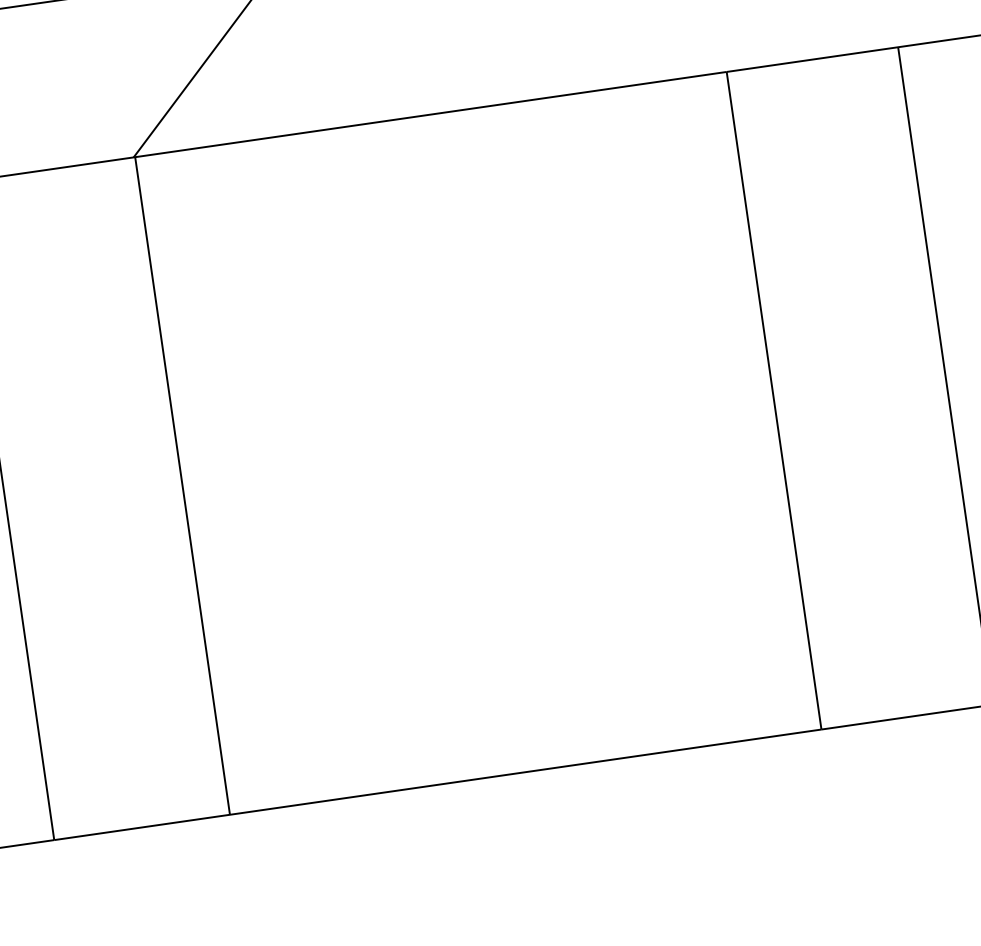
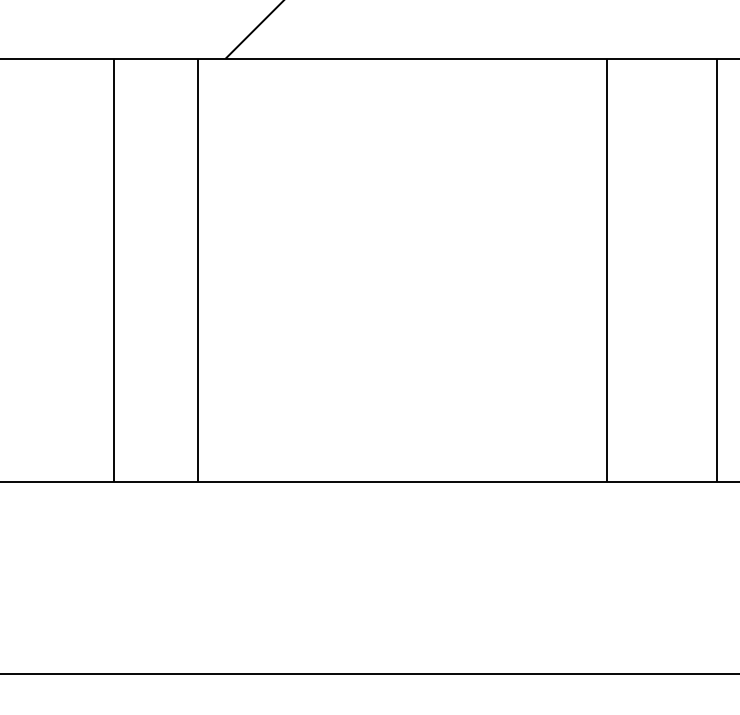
line: (182, 484) -> (198, 269), moved

